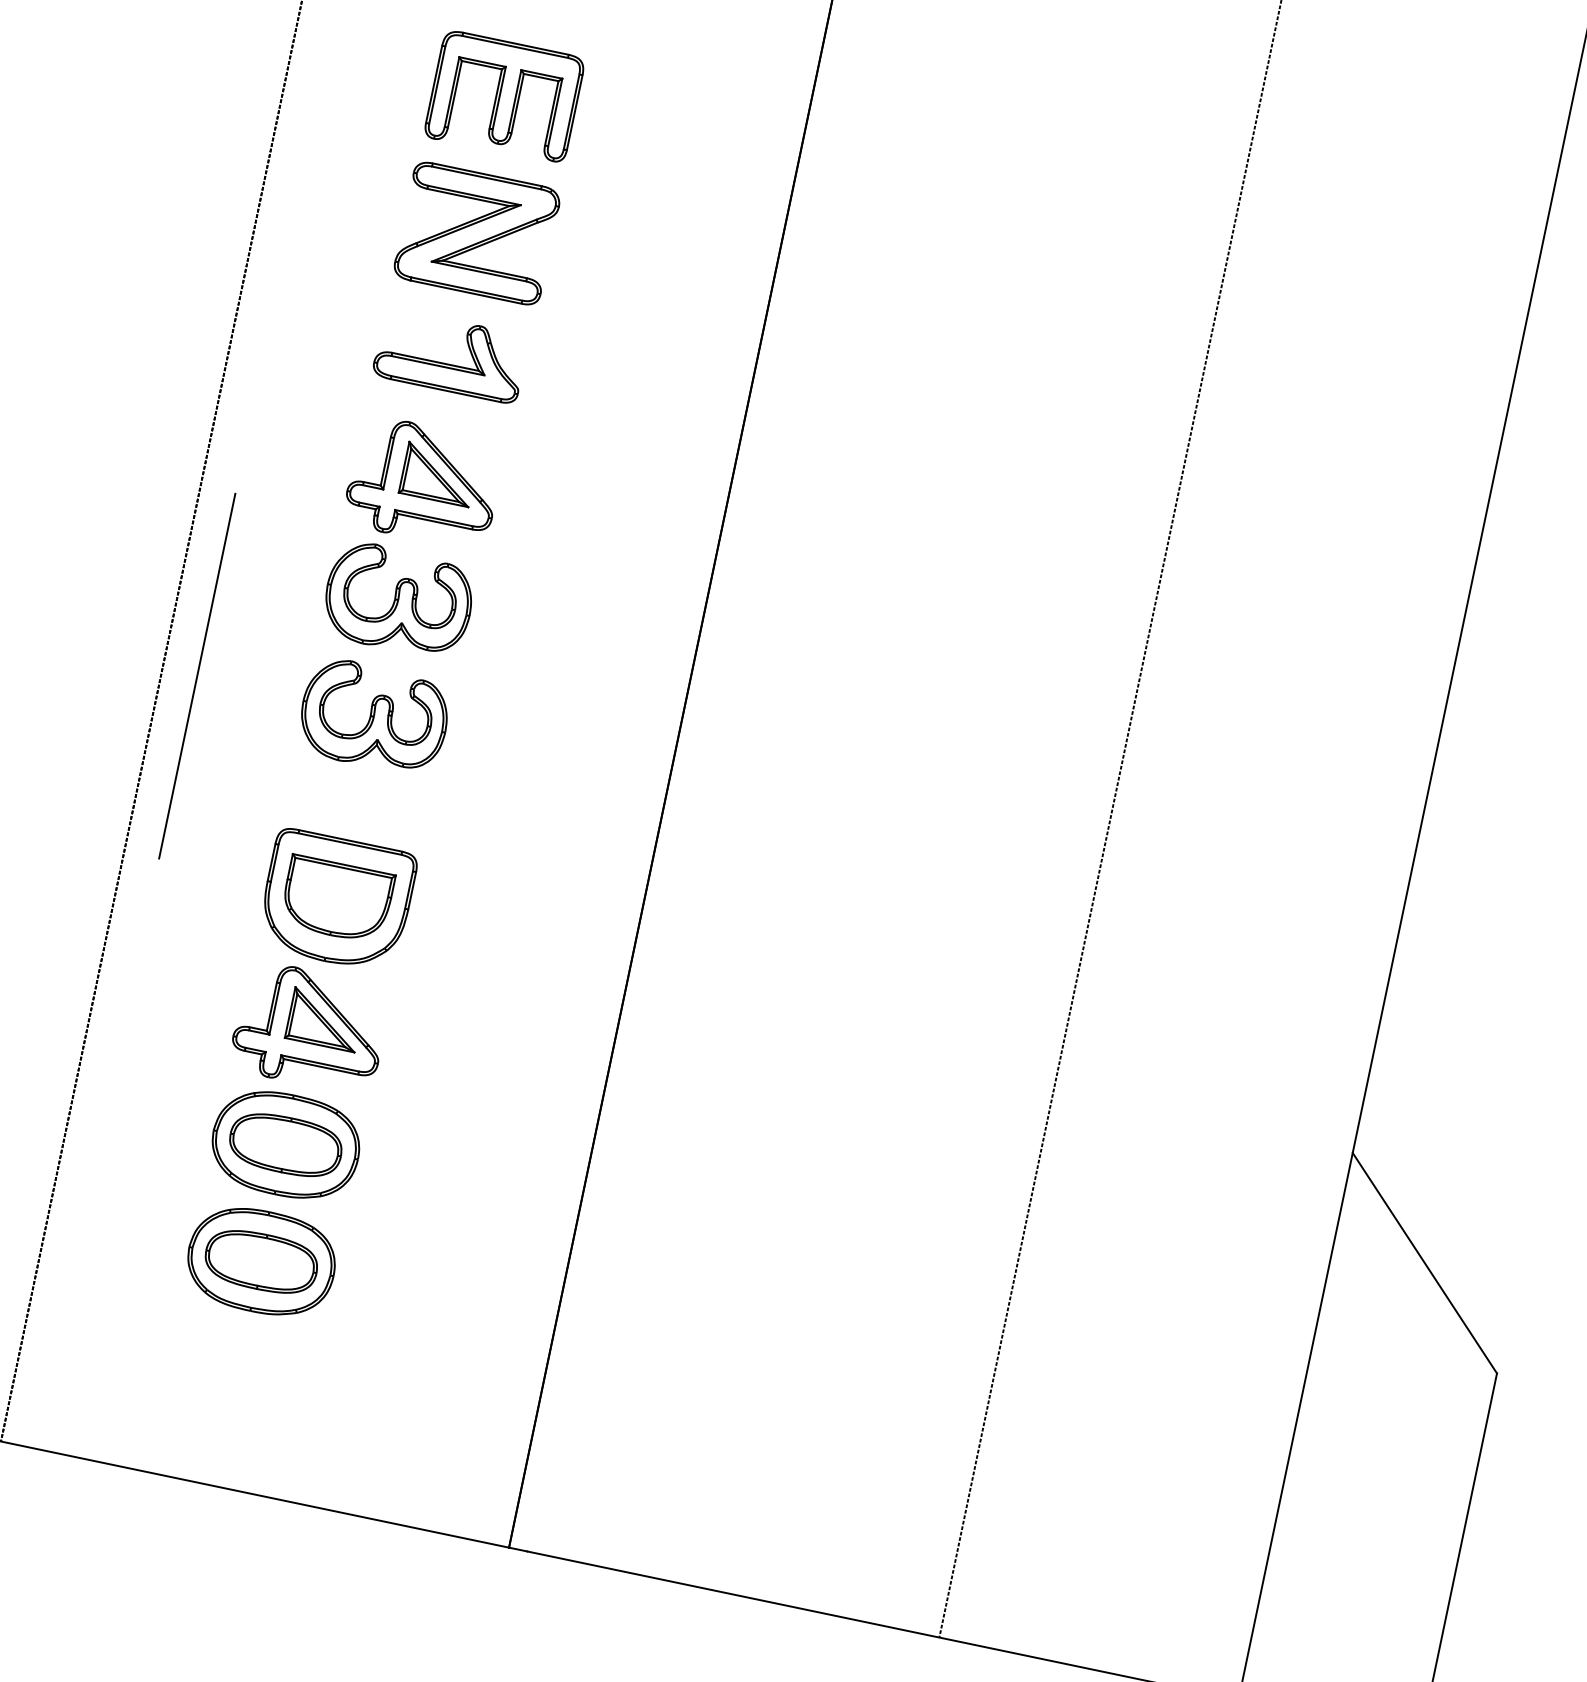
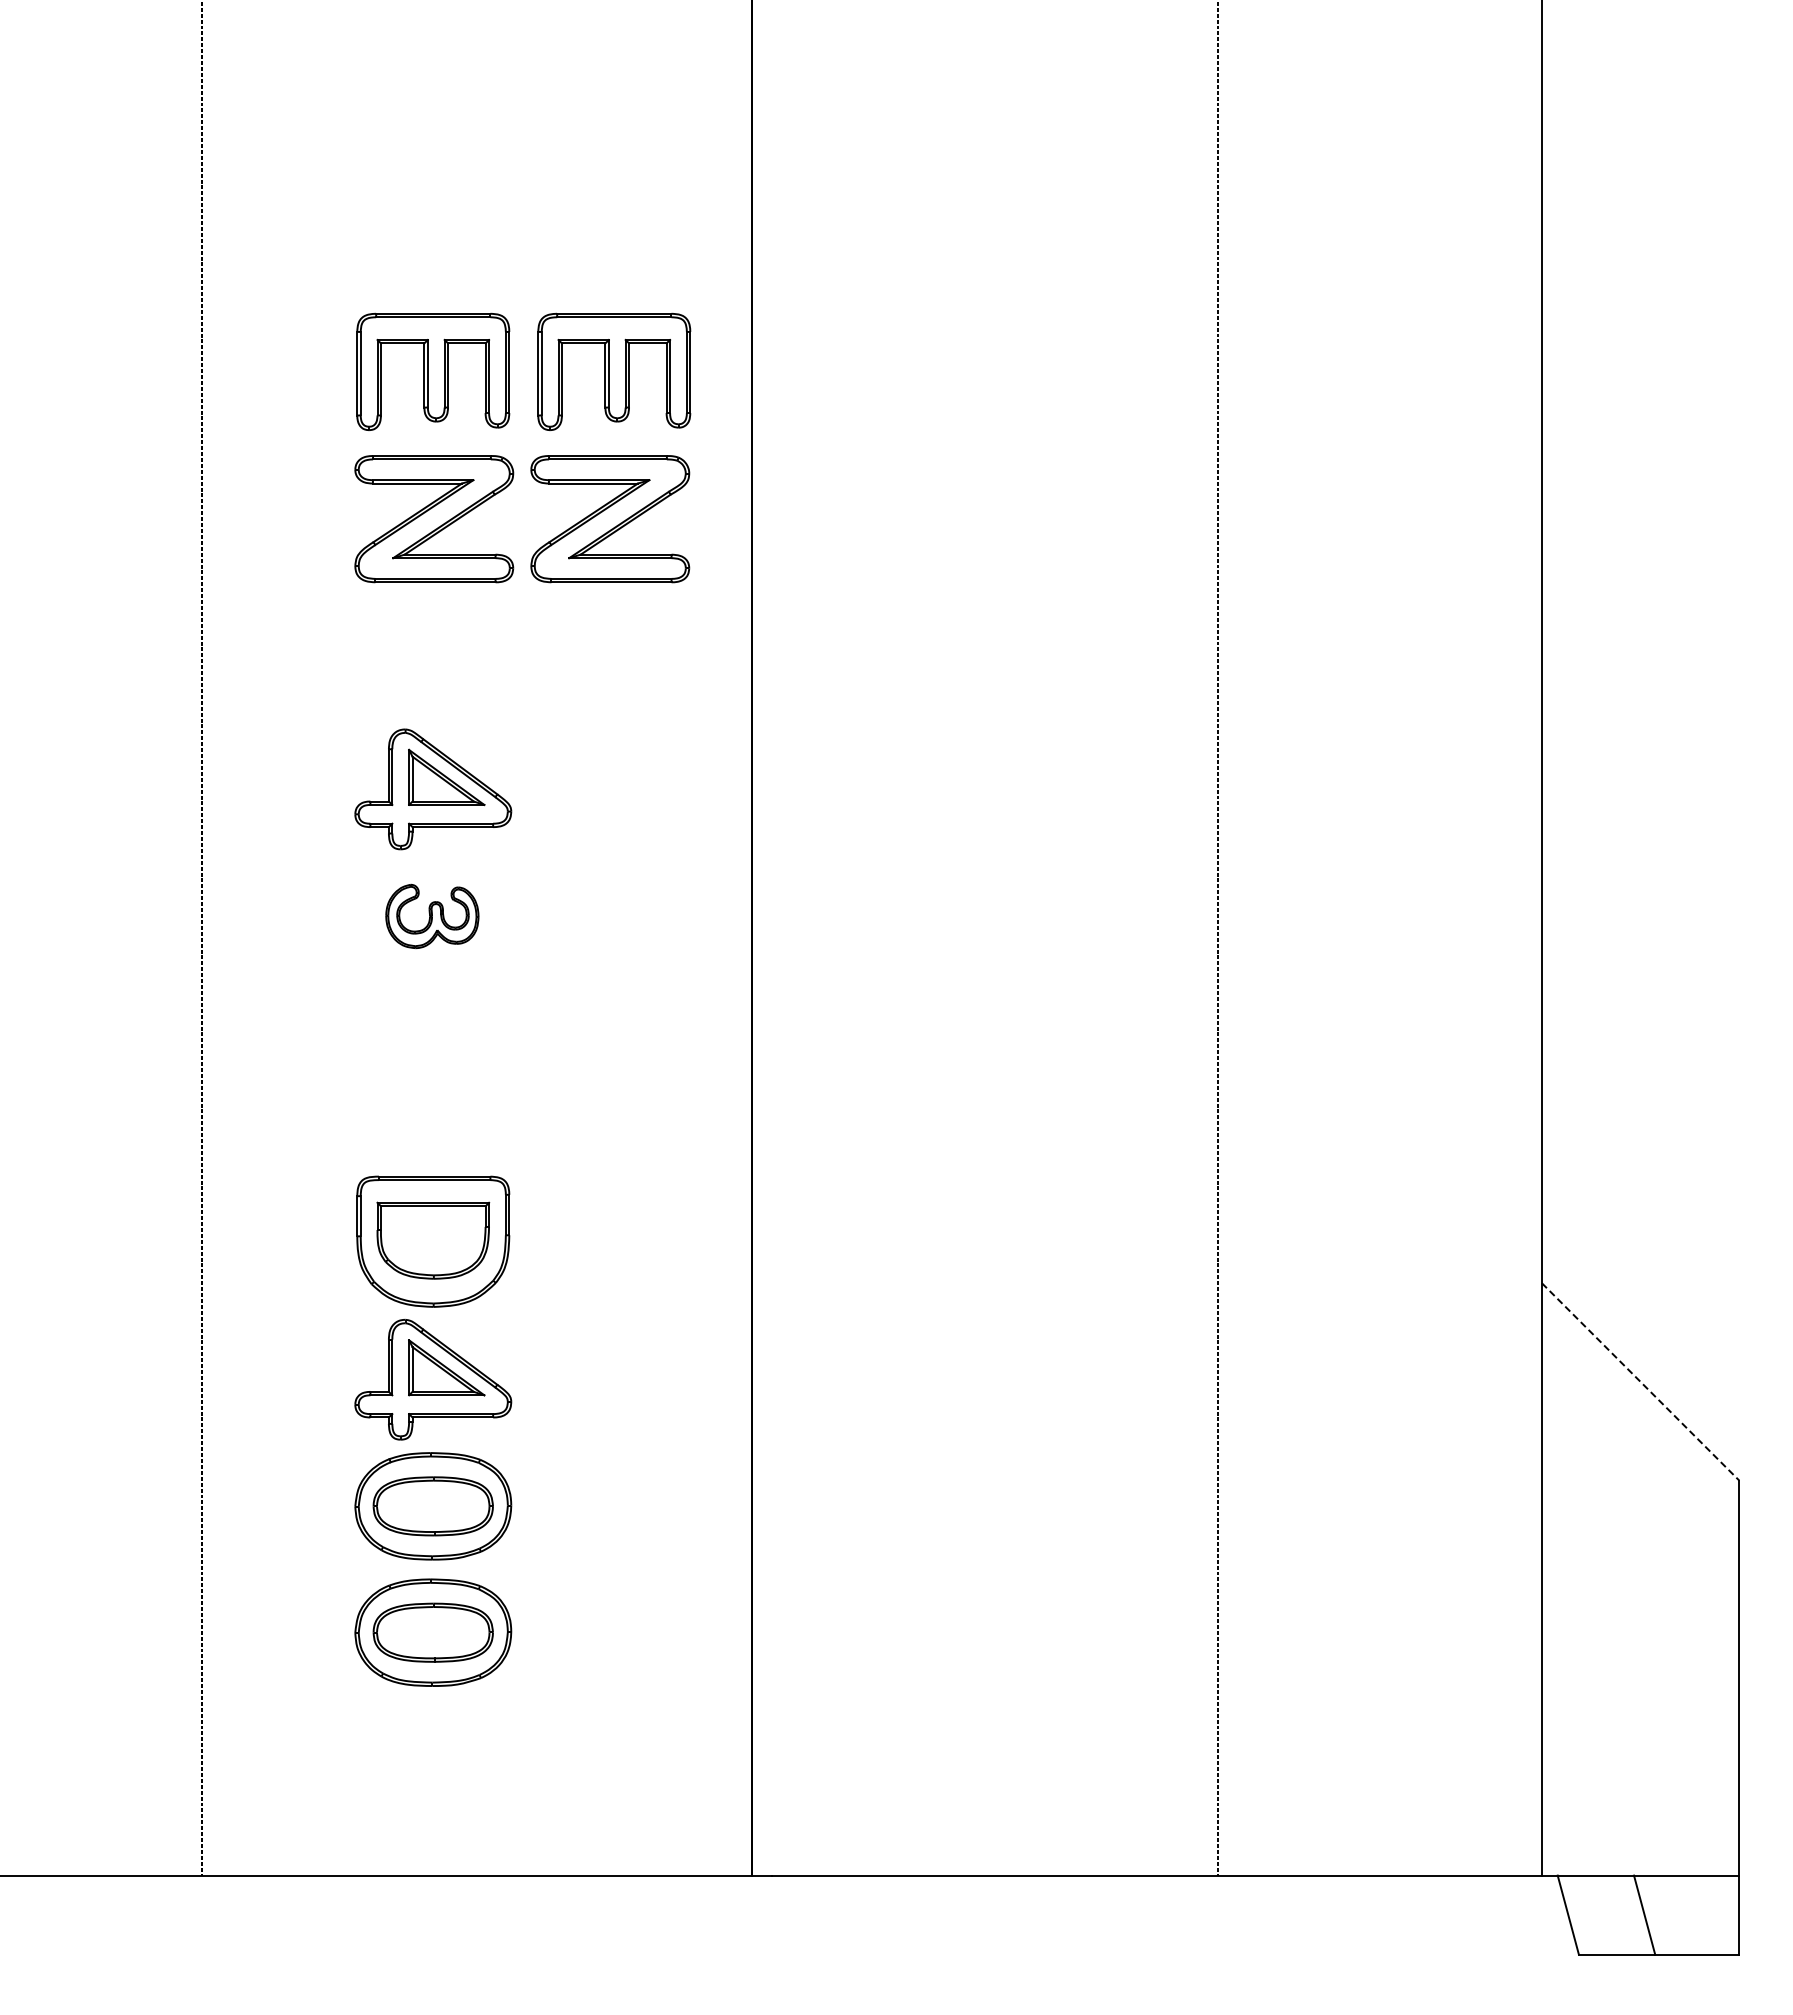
part: (672, 131) -> (614, 371), added
part: (639, 267) -> (610, 519), added
part: (449, 363) -> (433, 660), removed
part: (398, 600) -> (432, 916), size x0.6
line: (197, 675) -> (239, 1038), removed
part: (374, 716) -> (432, 1042), removed
line: (1424, 1262) -> (1640, 1381), solid -> dashed

